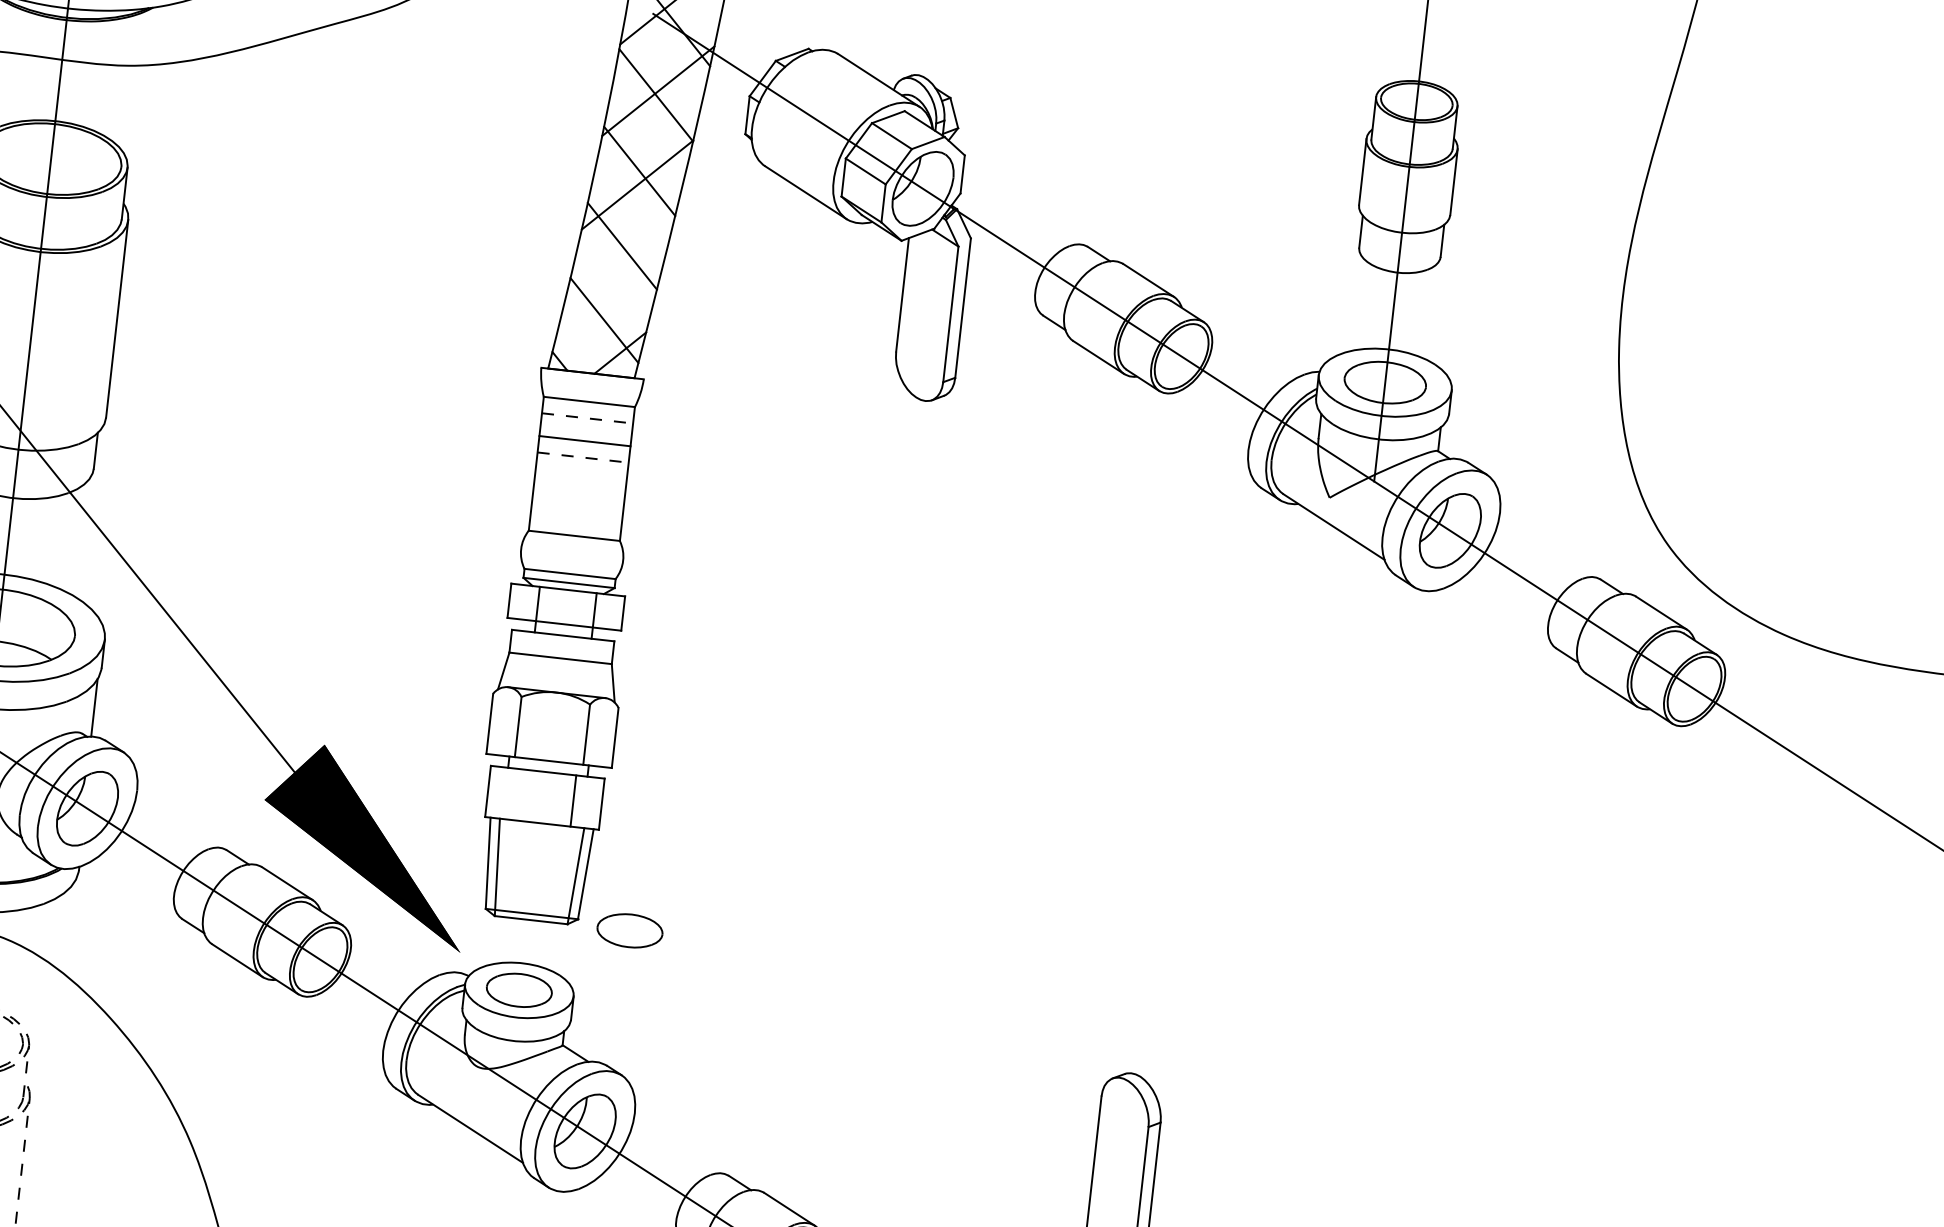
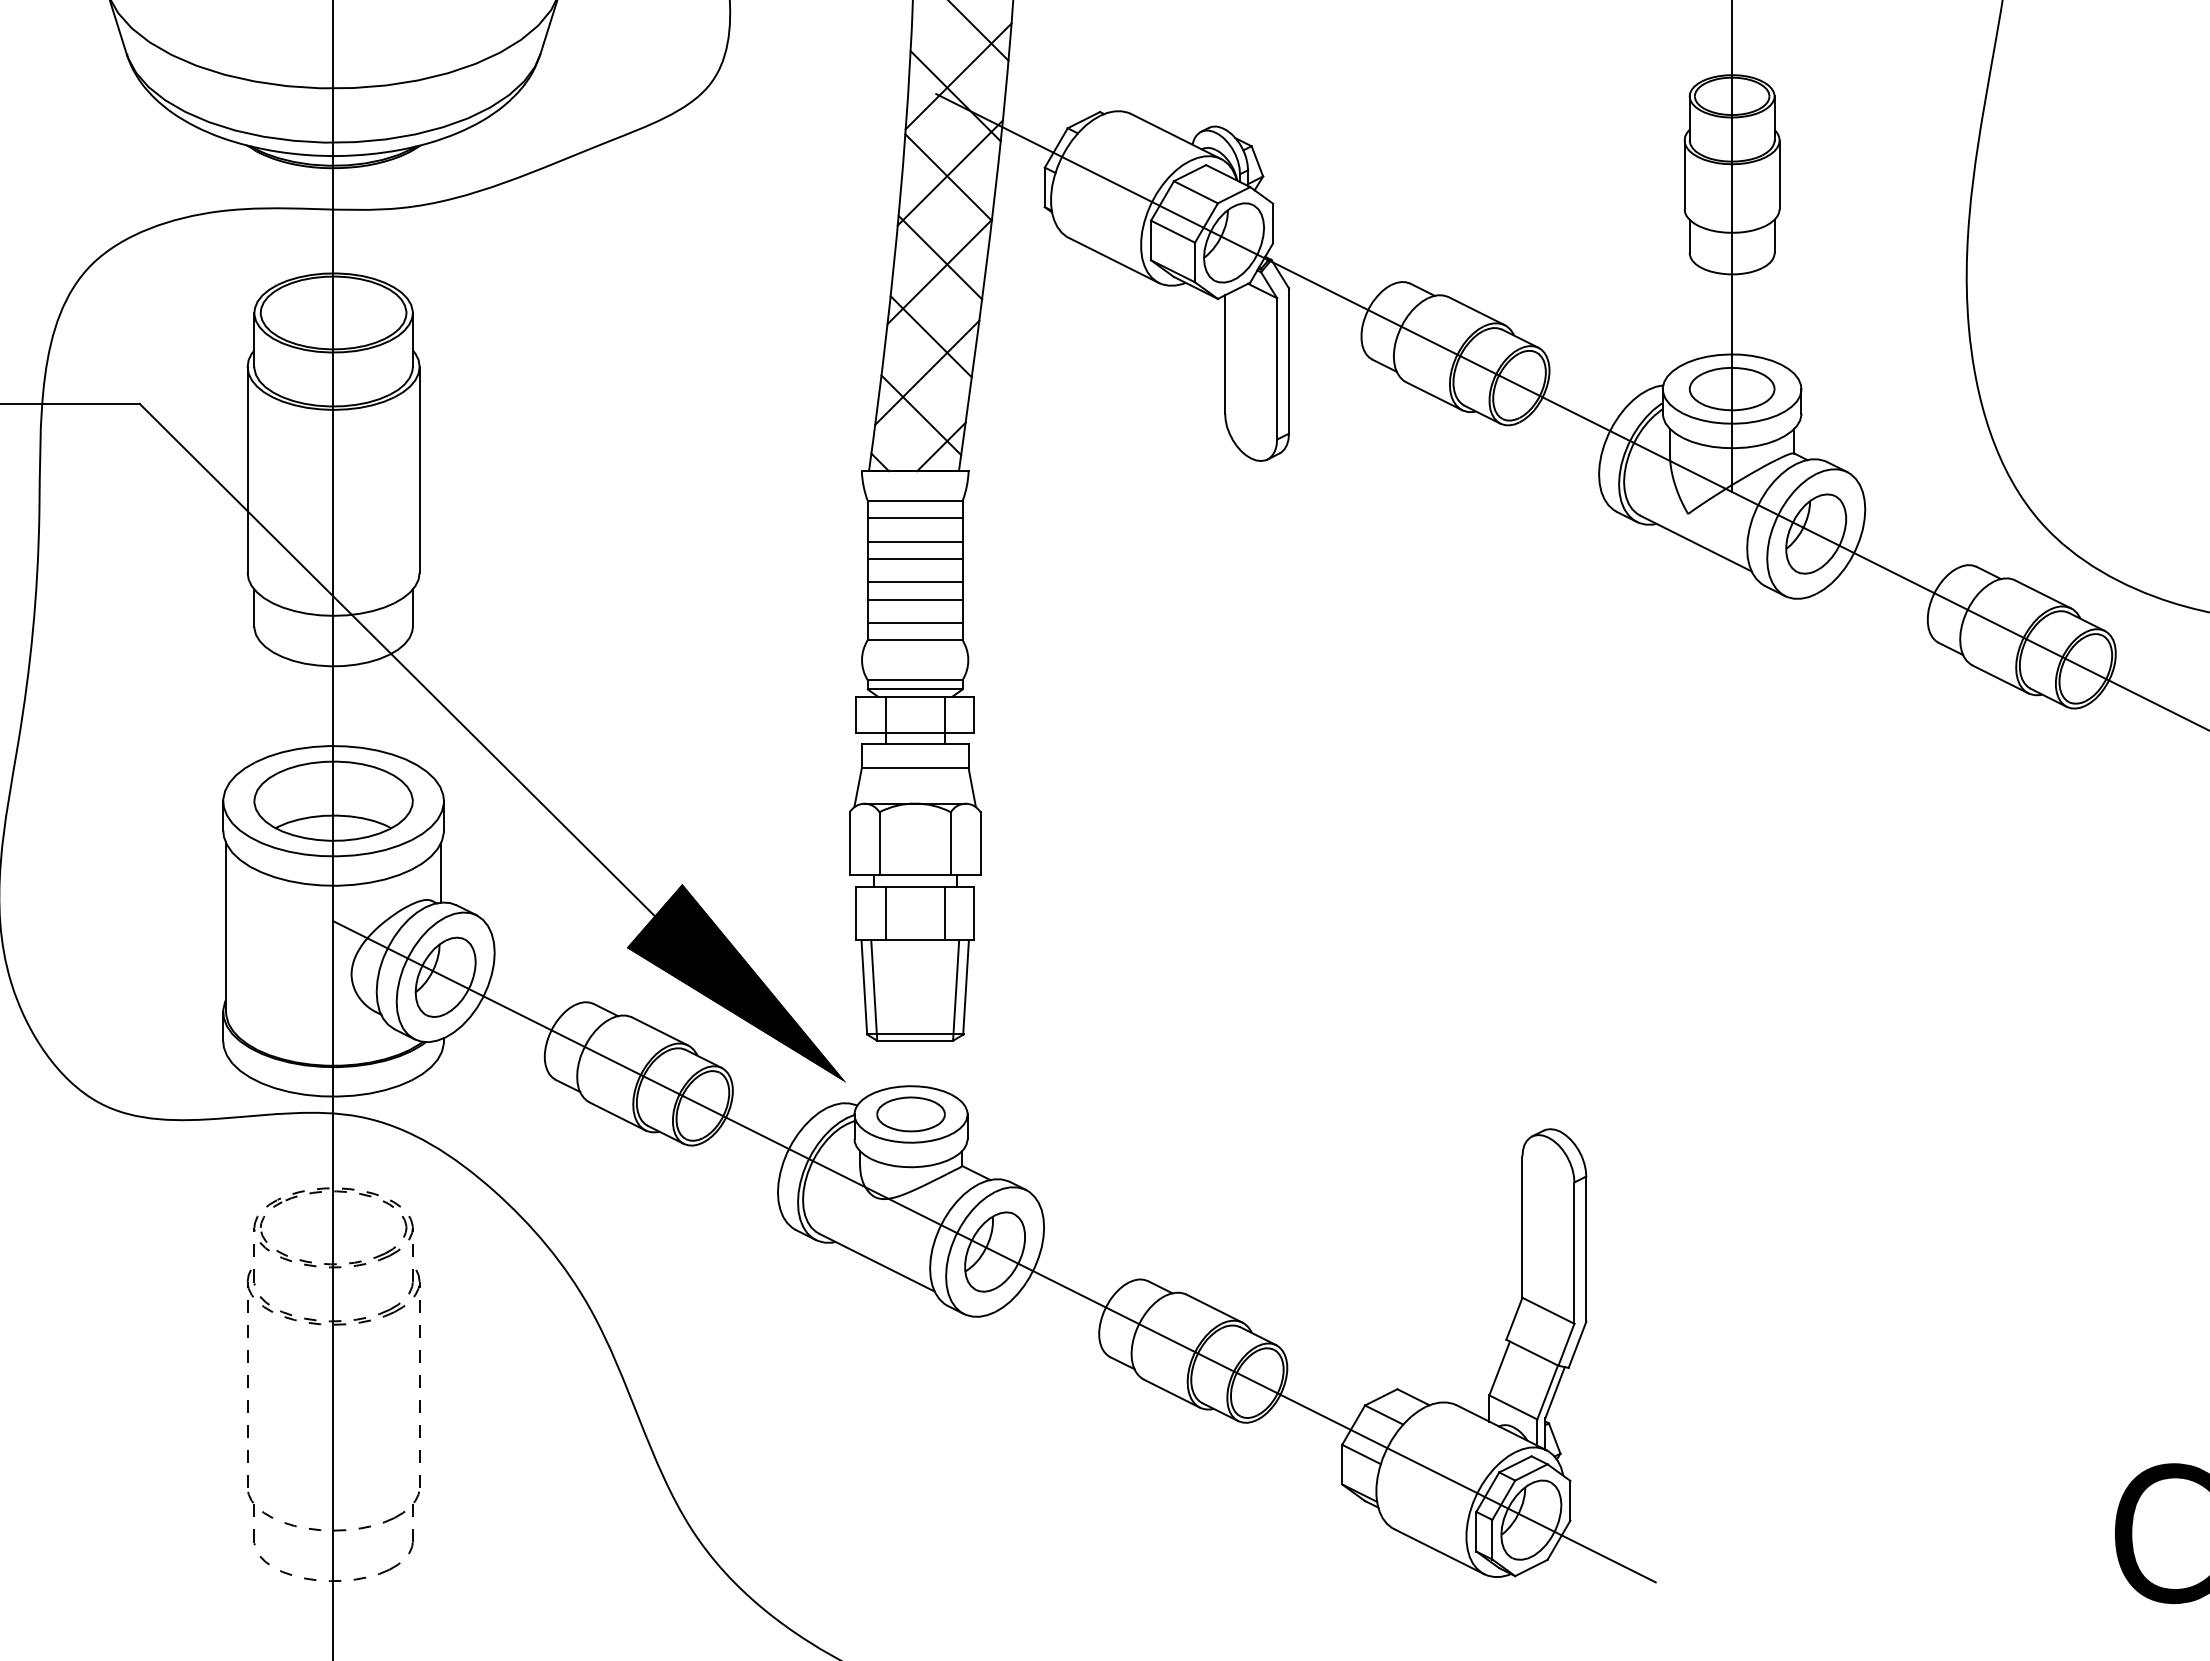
line: (614, 280) -> (927, 372), added
line: (587, 418) -> (915, 517), dashed -> solid
line: (583, 457) -> (915, 558), dashed -> solid
line: (579, 480) -> (914, 582), added
line: (578, 496) -> (914, 599), added
line: (575, 519) -> (914, 623), added
line: (516, 794) -> (885, 913), added
part: (629, 930) -> (1017, 1040), removed

